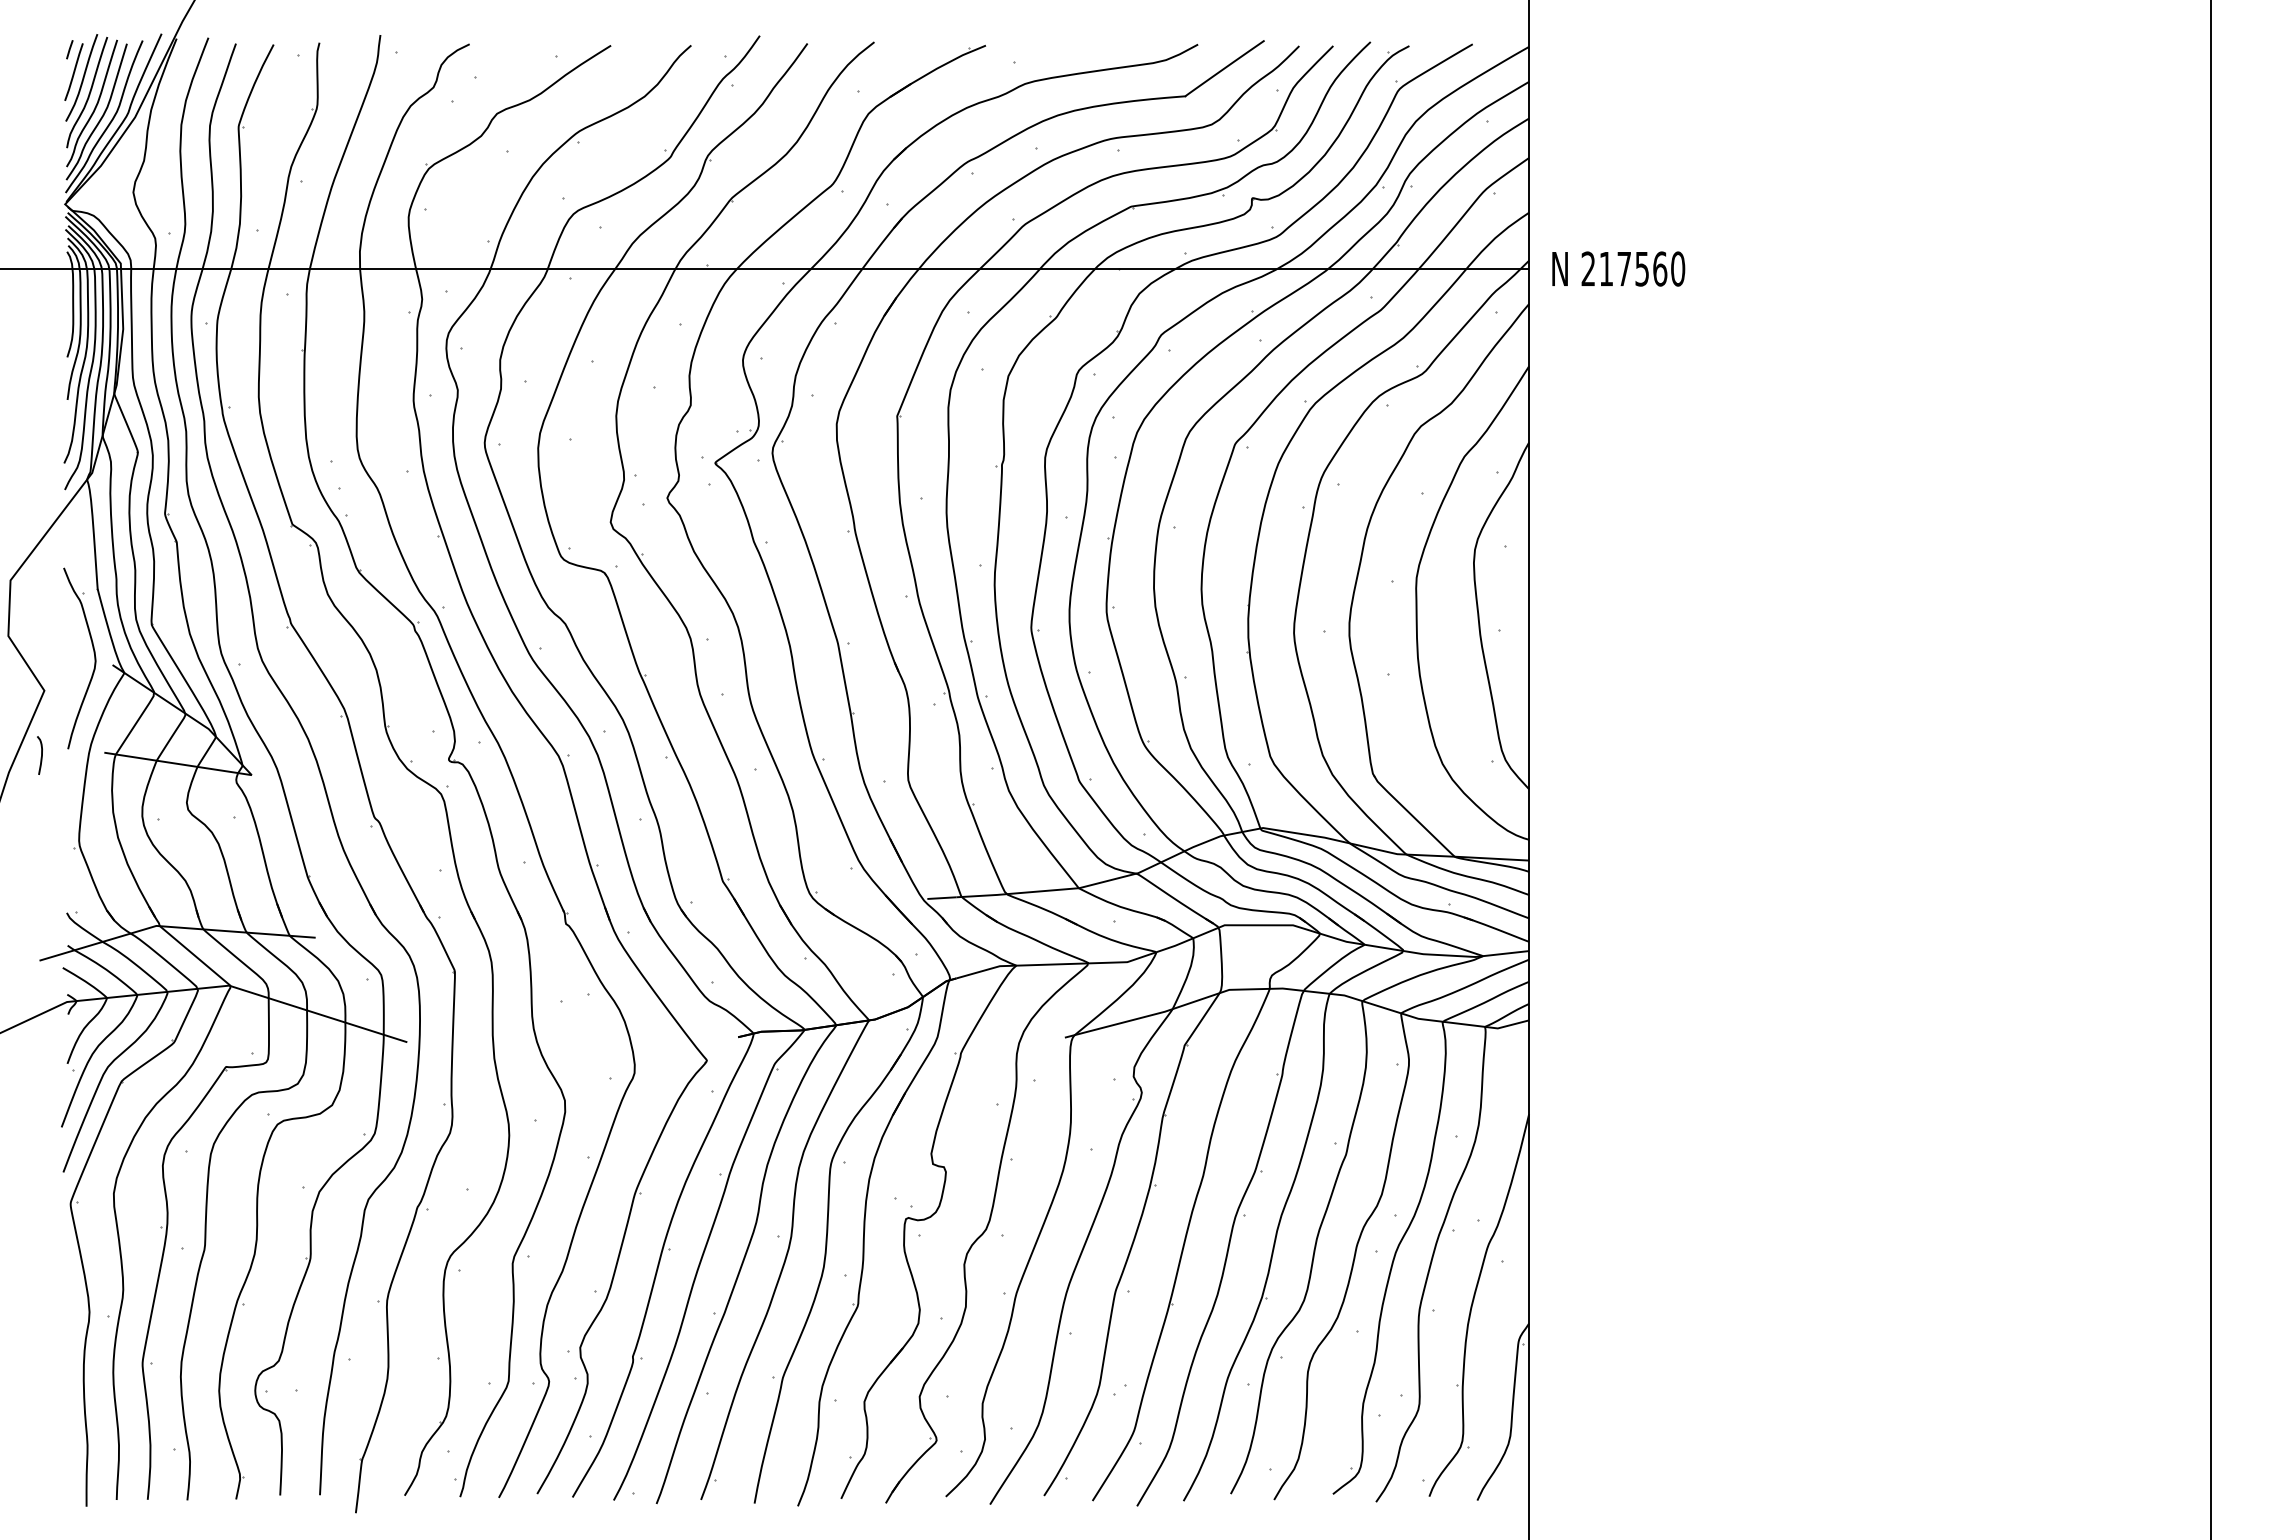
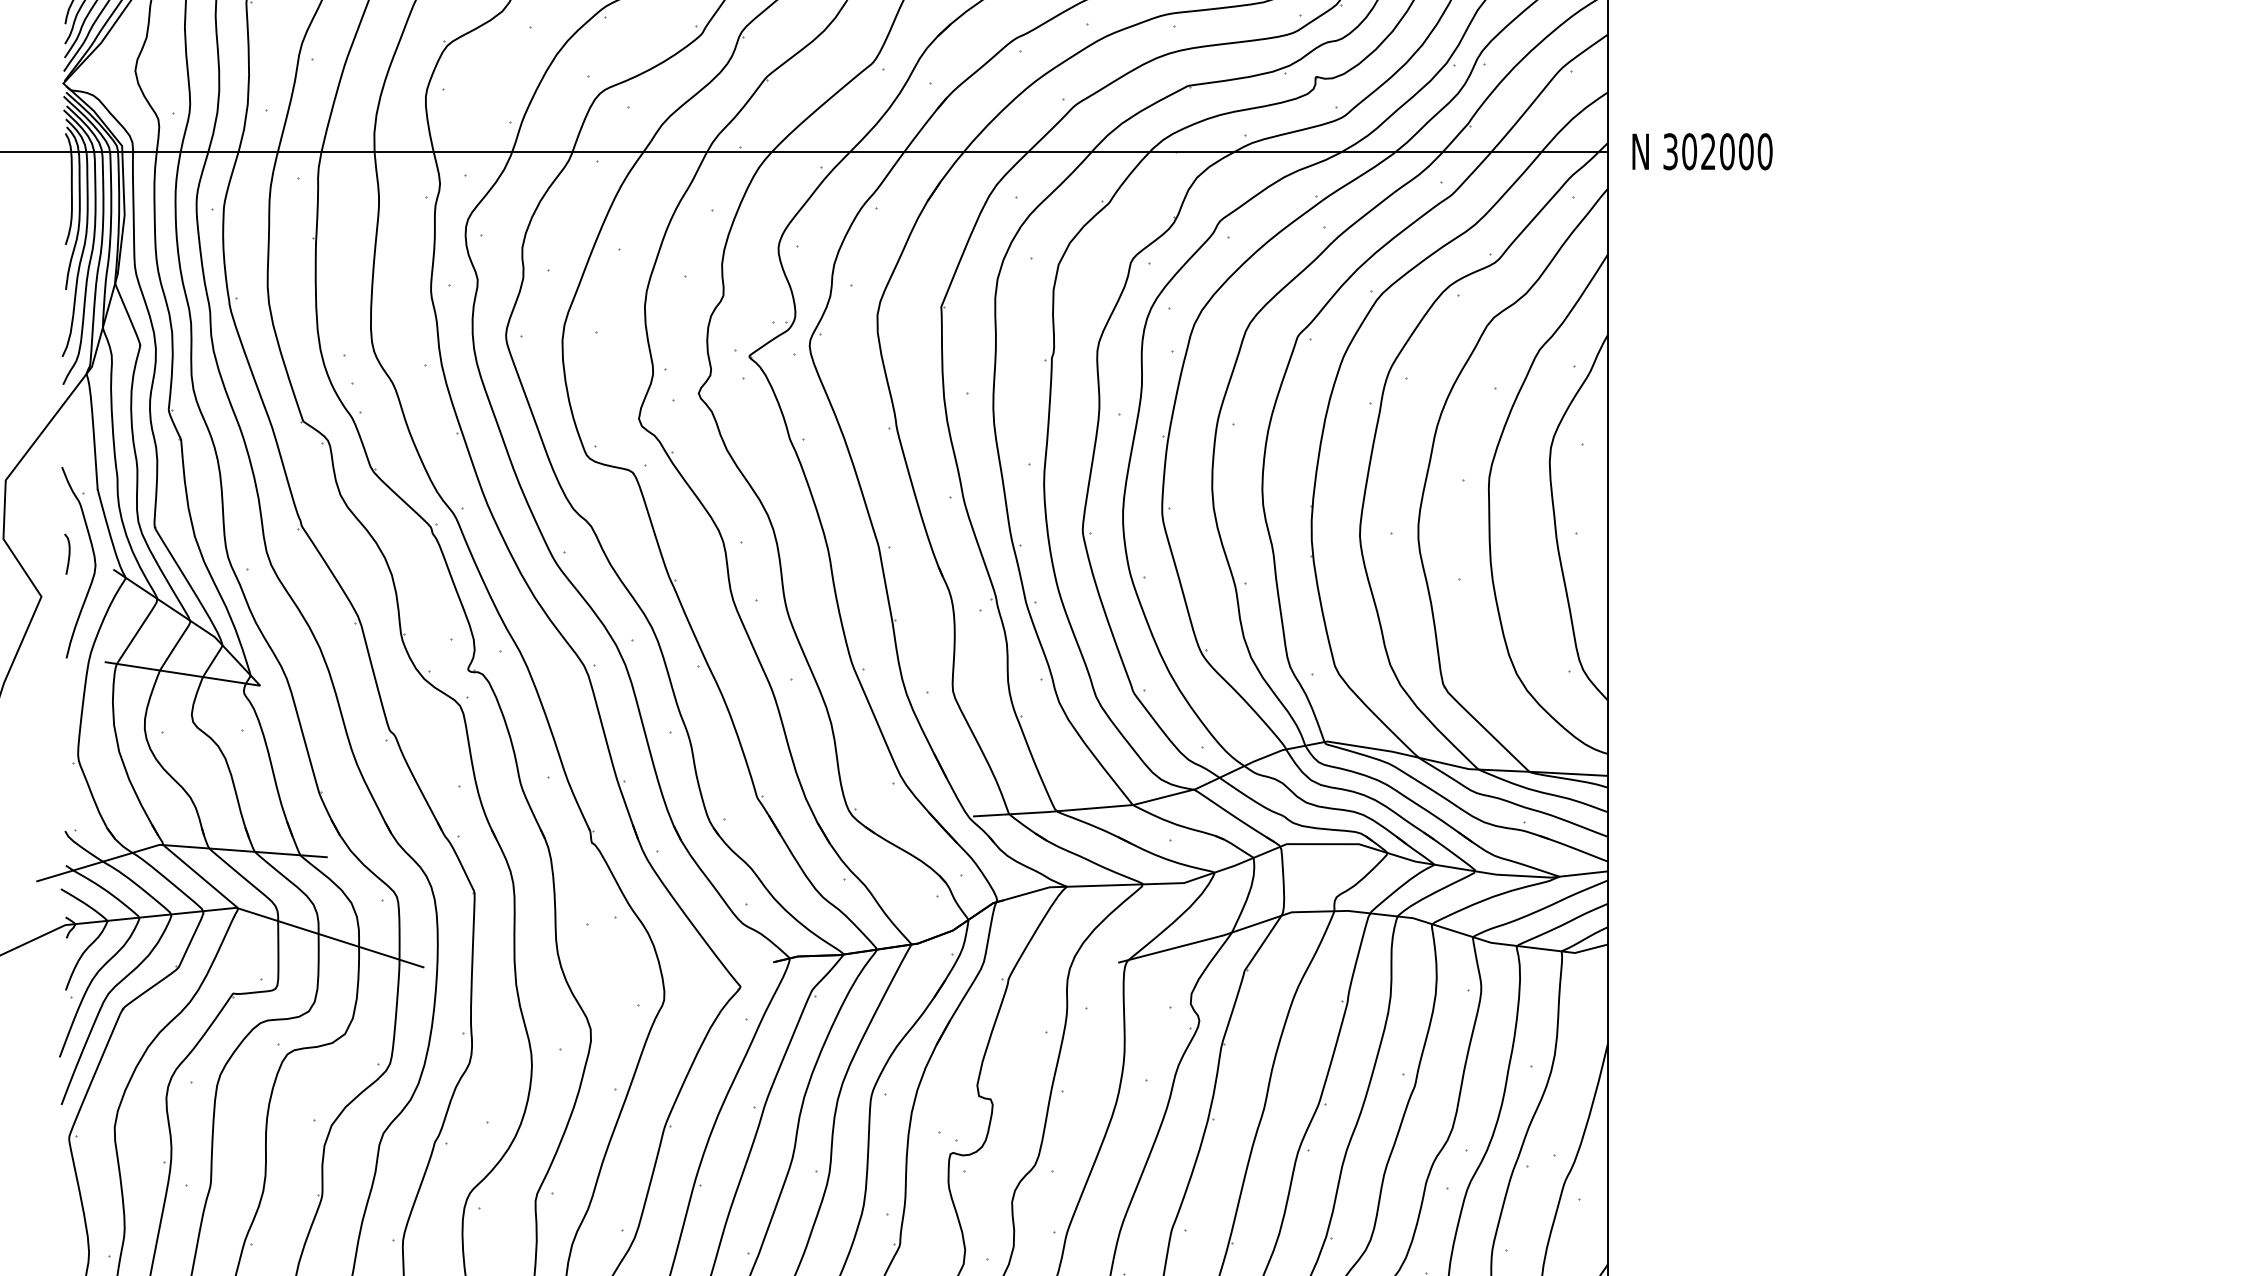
text: (1624, 268) -> (1708, 151), 217560 -> 302000
curve: (41, 755) -> (69, 554), moved

